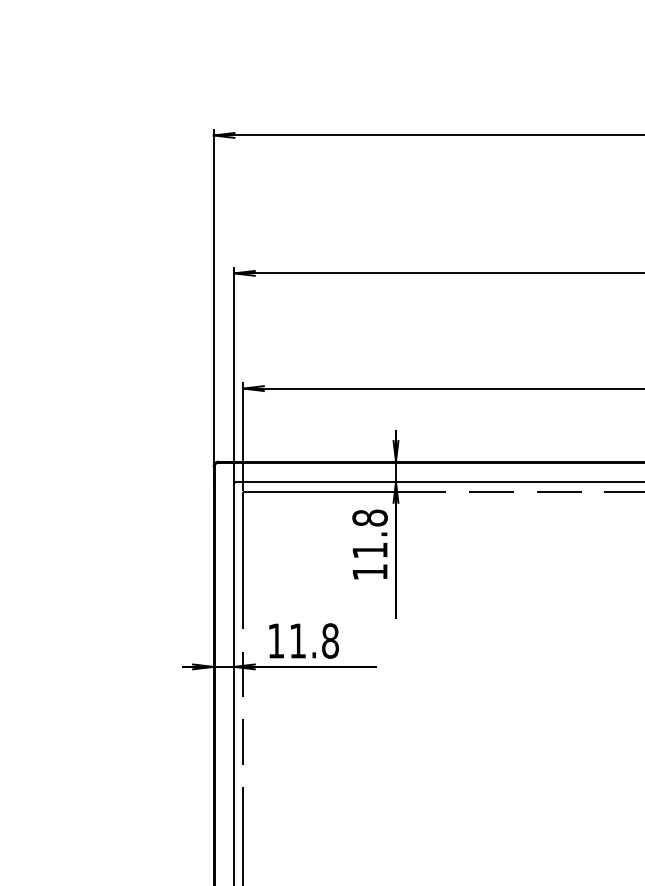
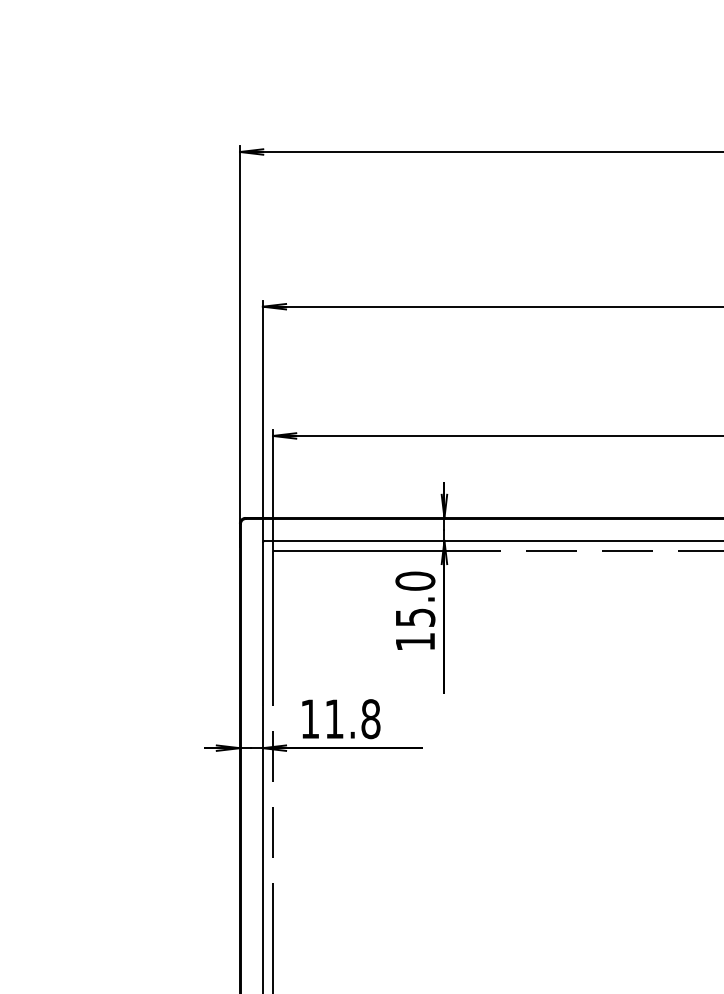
text: (370, 533) -> (415, 598), 11.8 -> 15.0

